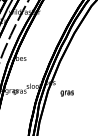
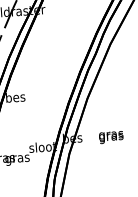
text: (66, 93) -> (109, 137), moved

